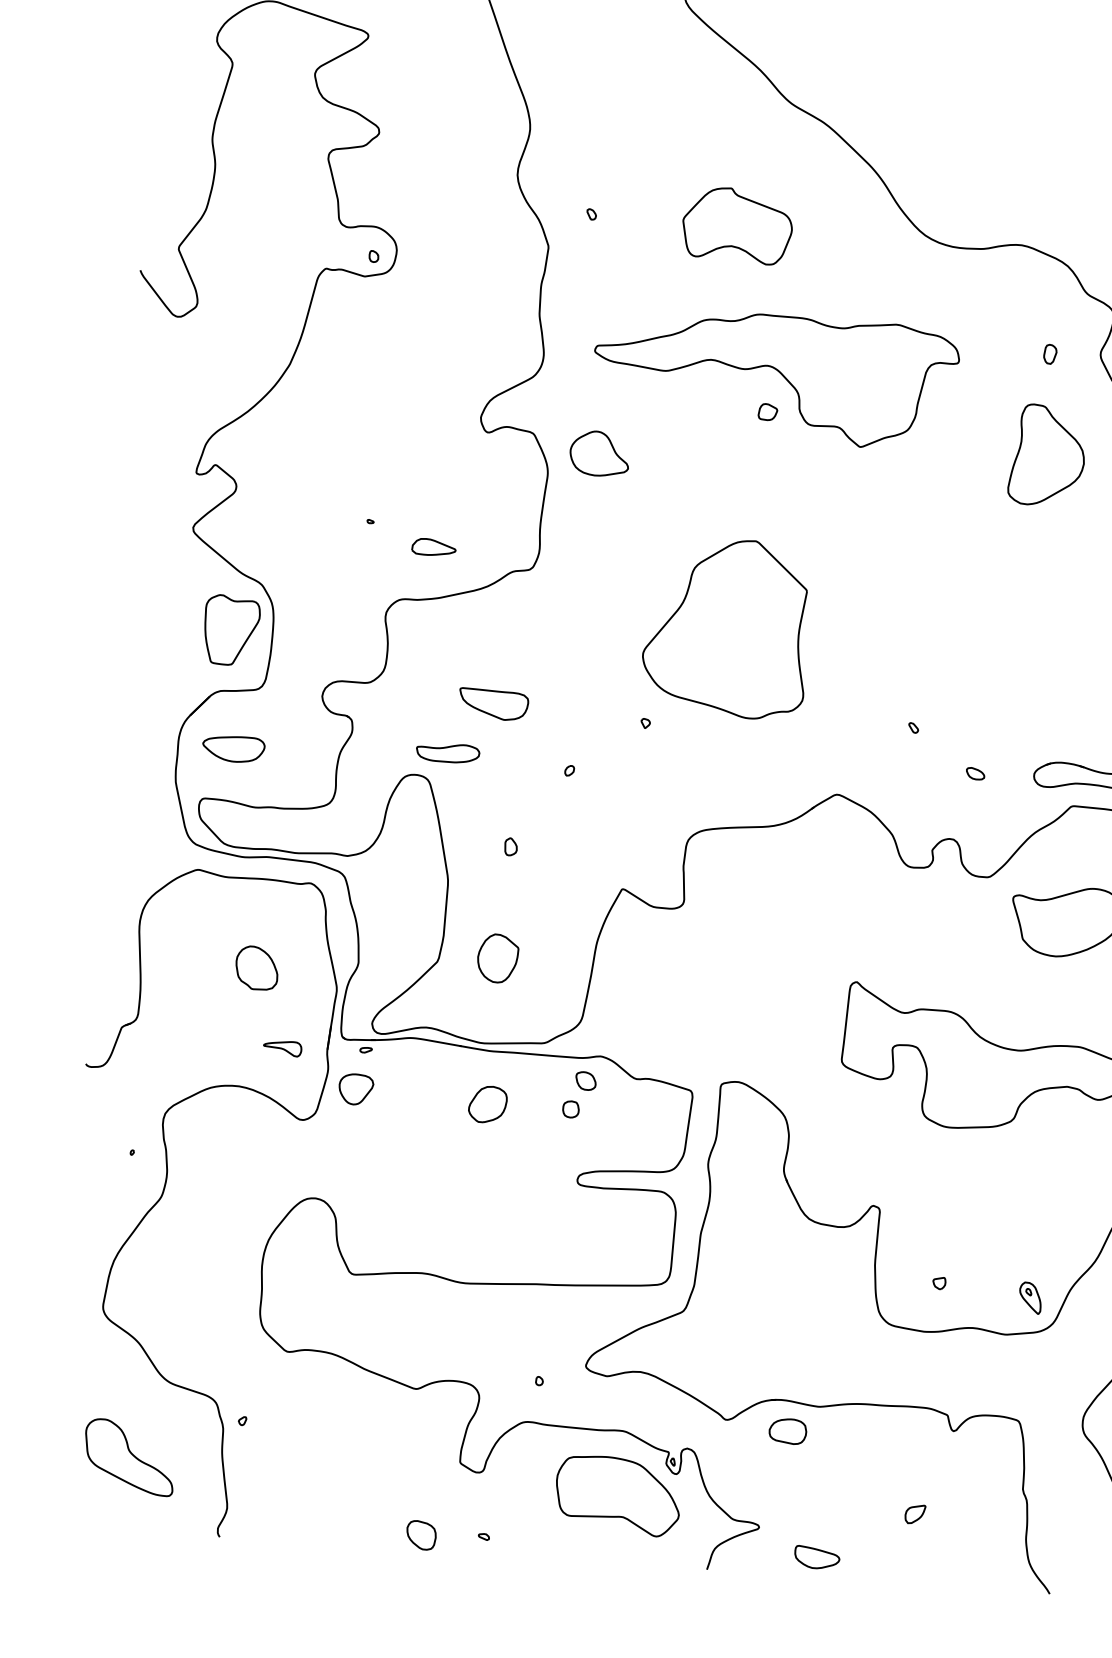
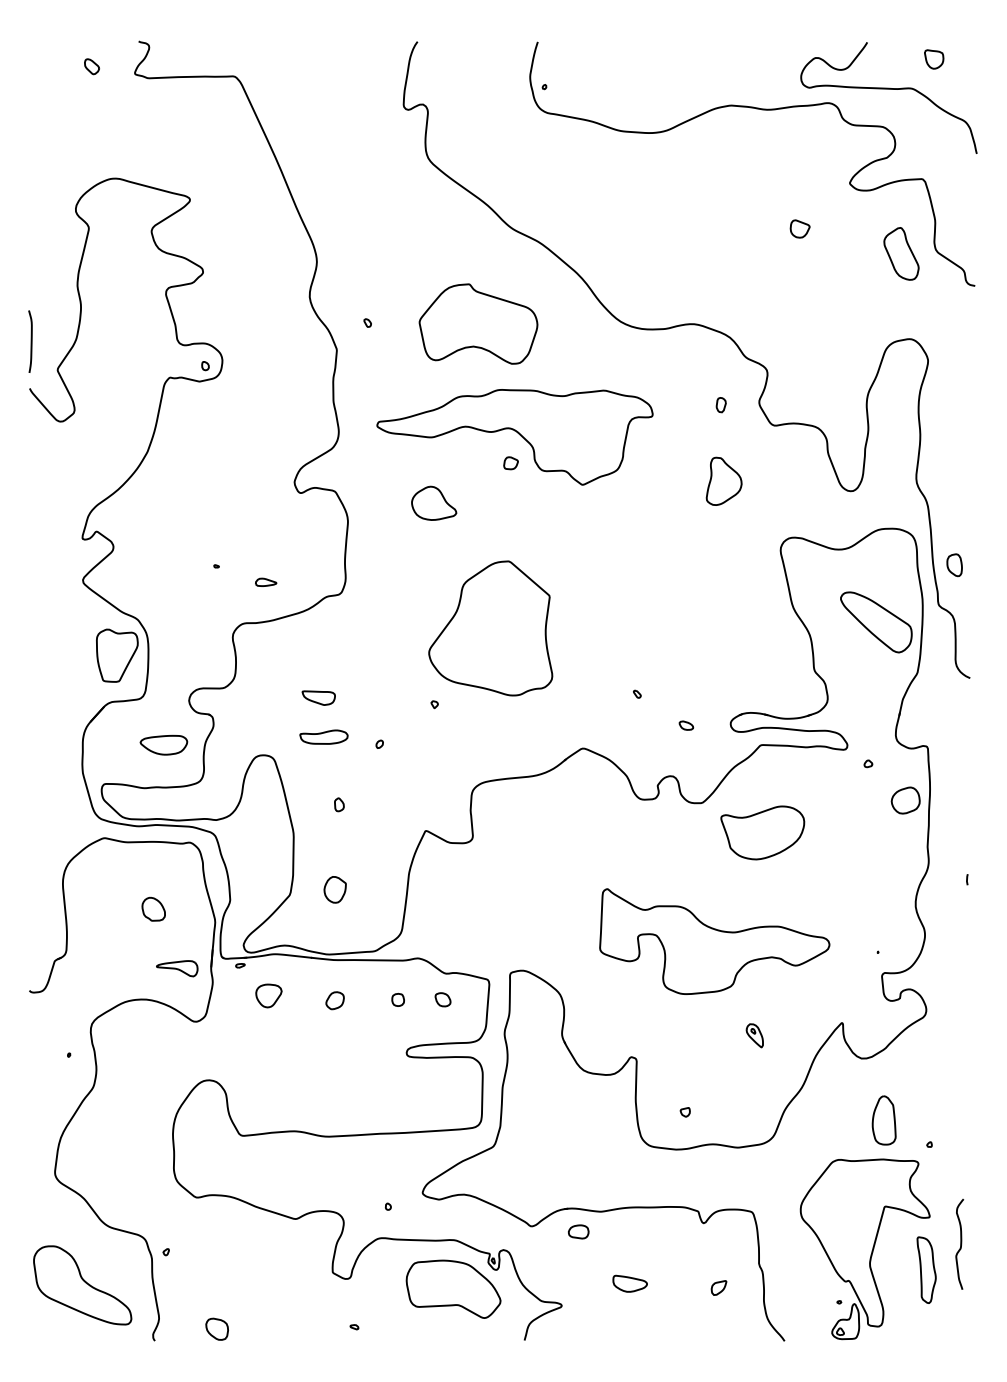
curve: (145, 208) -> (30, 341), added
part: (737, 224) -> (478, 323), size x1.43
part: (600, 452) -> (434, 502), moved
part: (1046, 453) -> (723, 480), size x0.62
part: (434, 546) -> (266, 581), size x0.62
part: (493, 703) -> (318, 697), size x0.62
part: (233, 748) -> (163, 744), moved
part: (447, 752) -> (323, 736), moved
part: (496, 958) -> (334, 889), size x0.71
part: (256, 966) -> (153, 908), size x0.71
part: (282, 1048) -> (177, 968), size x1.43
part: (585, 1080) -> (442, 999), moved
part: (355, 1088) -> (268, 995), moved
part: (486, 1104) -> (334, 1000), size x0.62
part: (1029, 1297) -> (754, 1035), moved
part: (787, 1430) -> (578, 1231), size x0.71
part: (129, 1457) -> (82, 1285), size x1.43
part: (914, 1513) -> (718, 1287), moved
part: (420, 1534) -> (216, 1328), moved
part: (816, 1557) -> (629, 1283), moved

